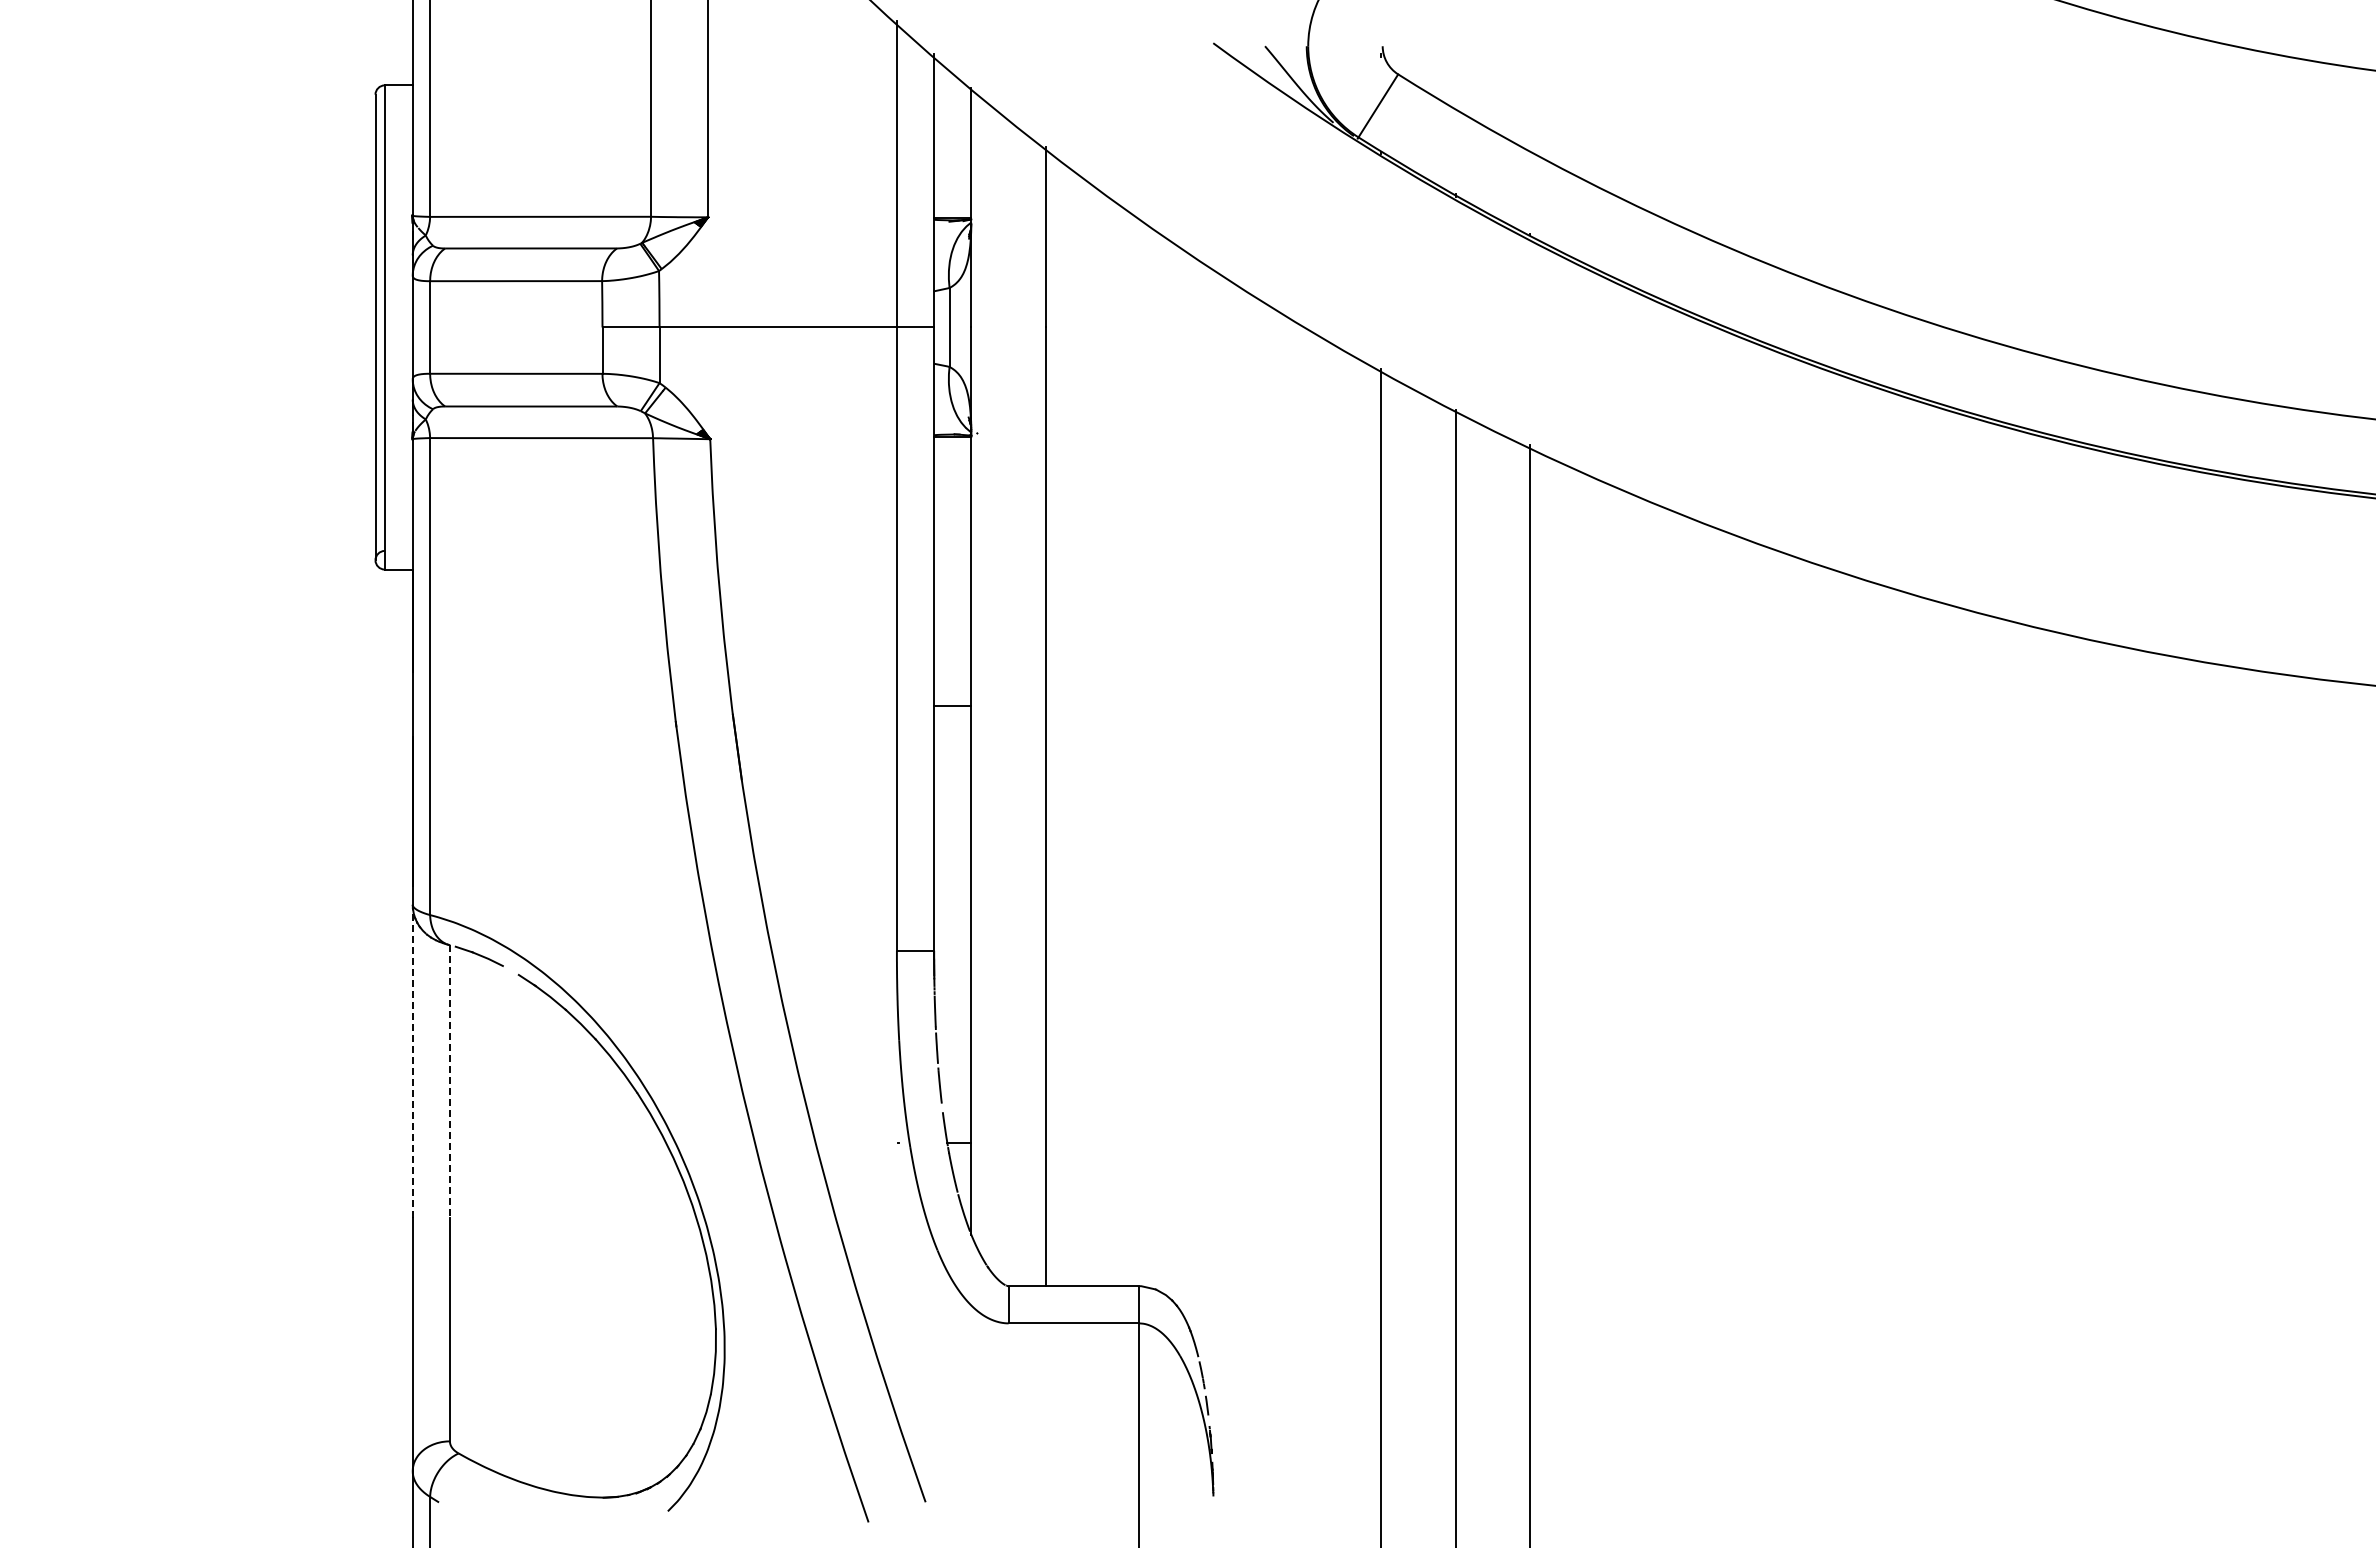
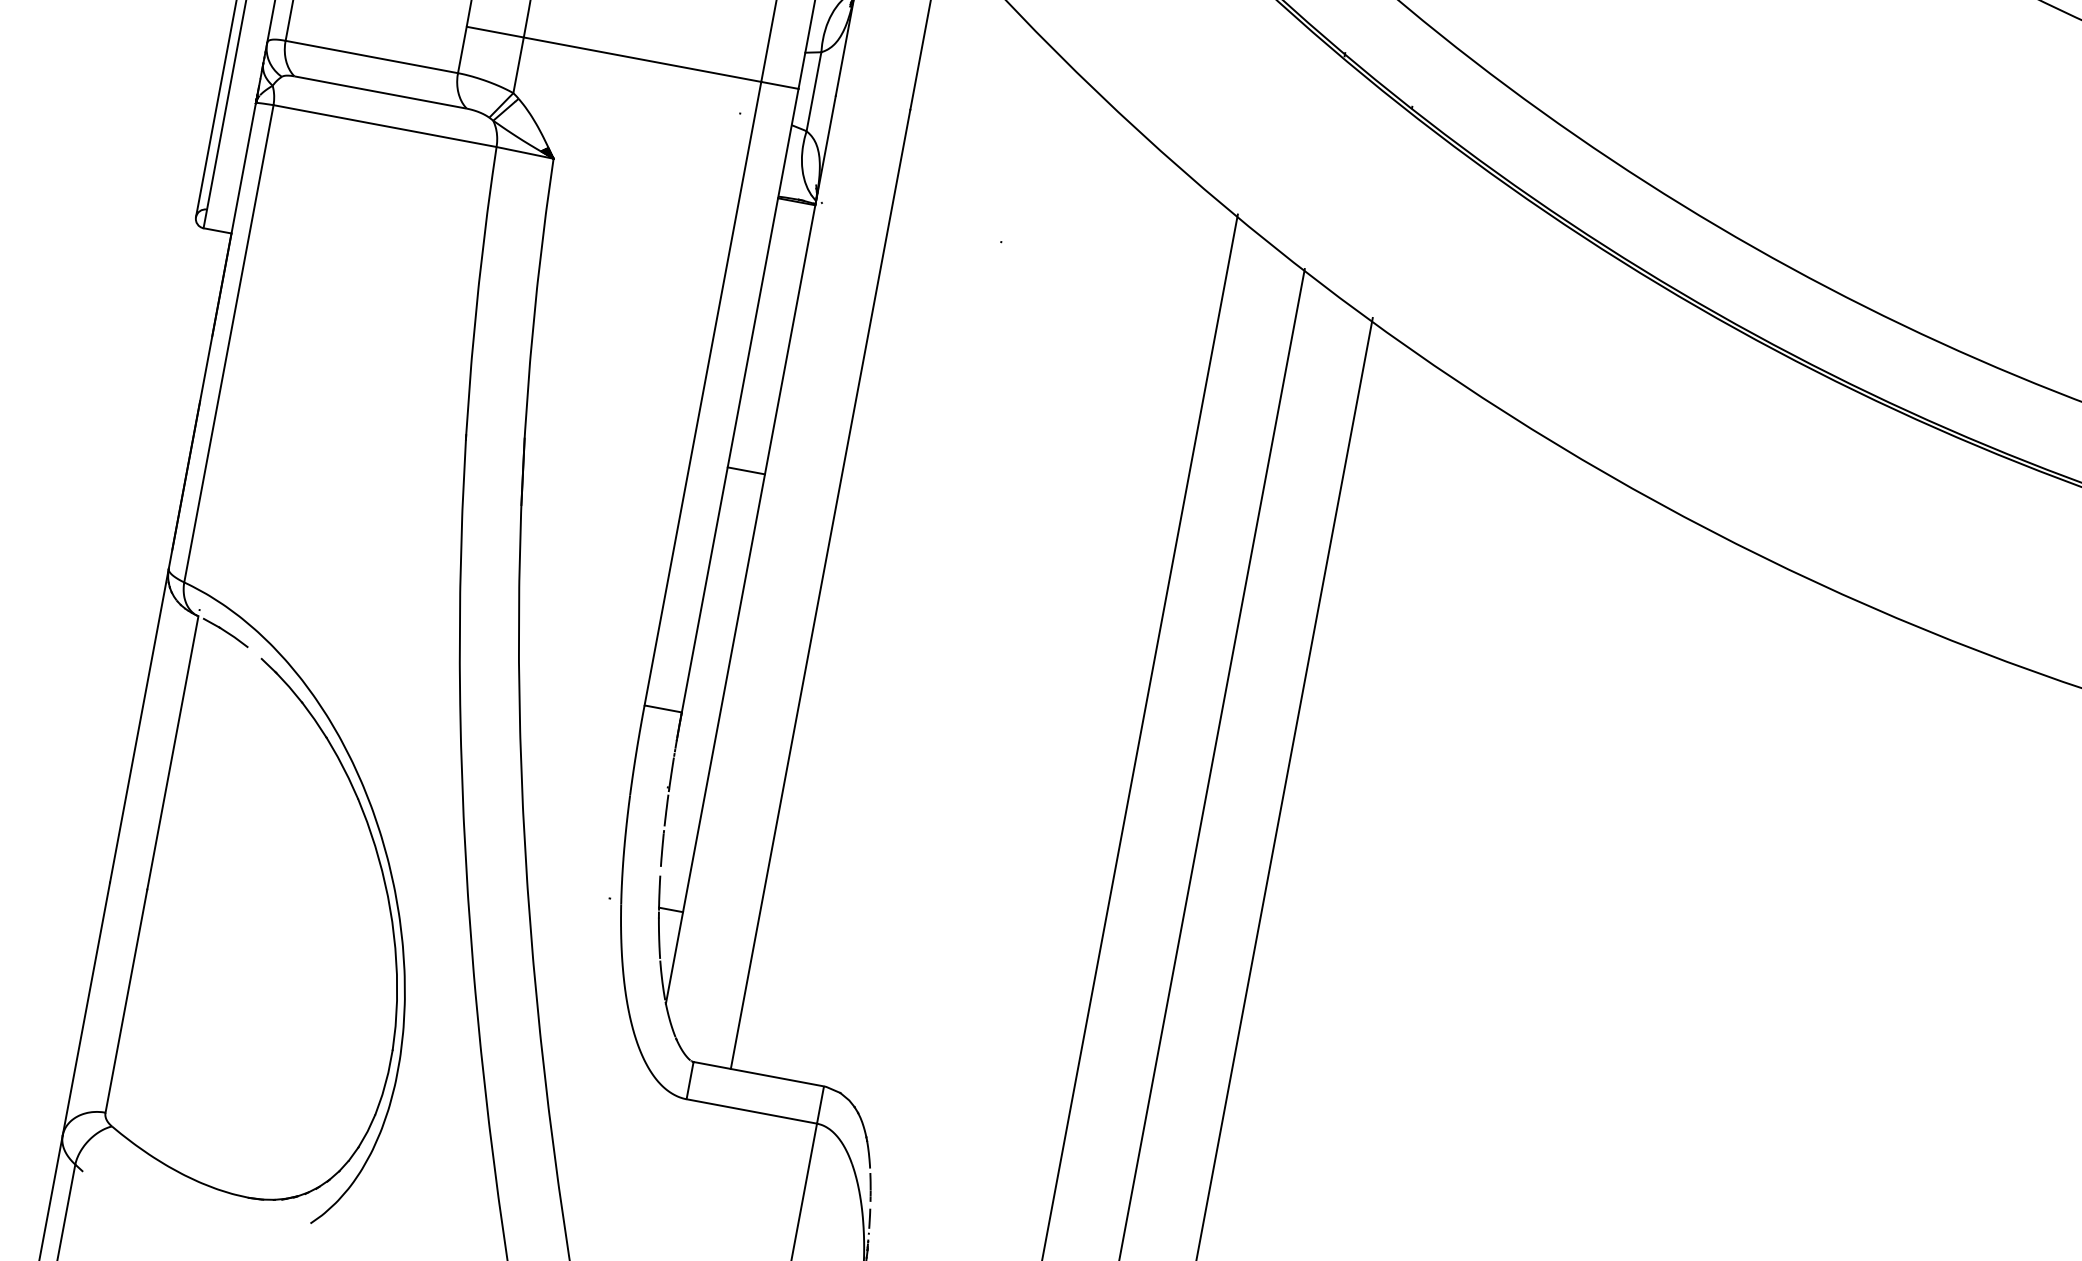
line: (412, 1061) -> (139, 725), dashed -> solid
line: (449, 1081) -> (172, 752), dashed -> solid

